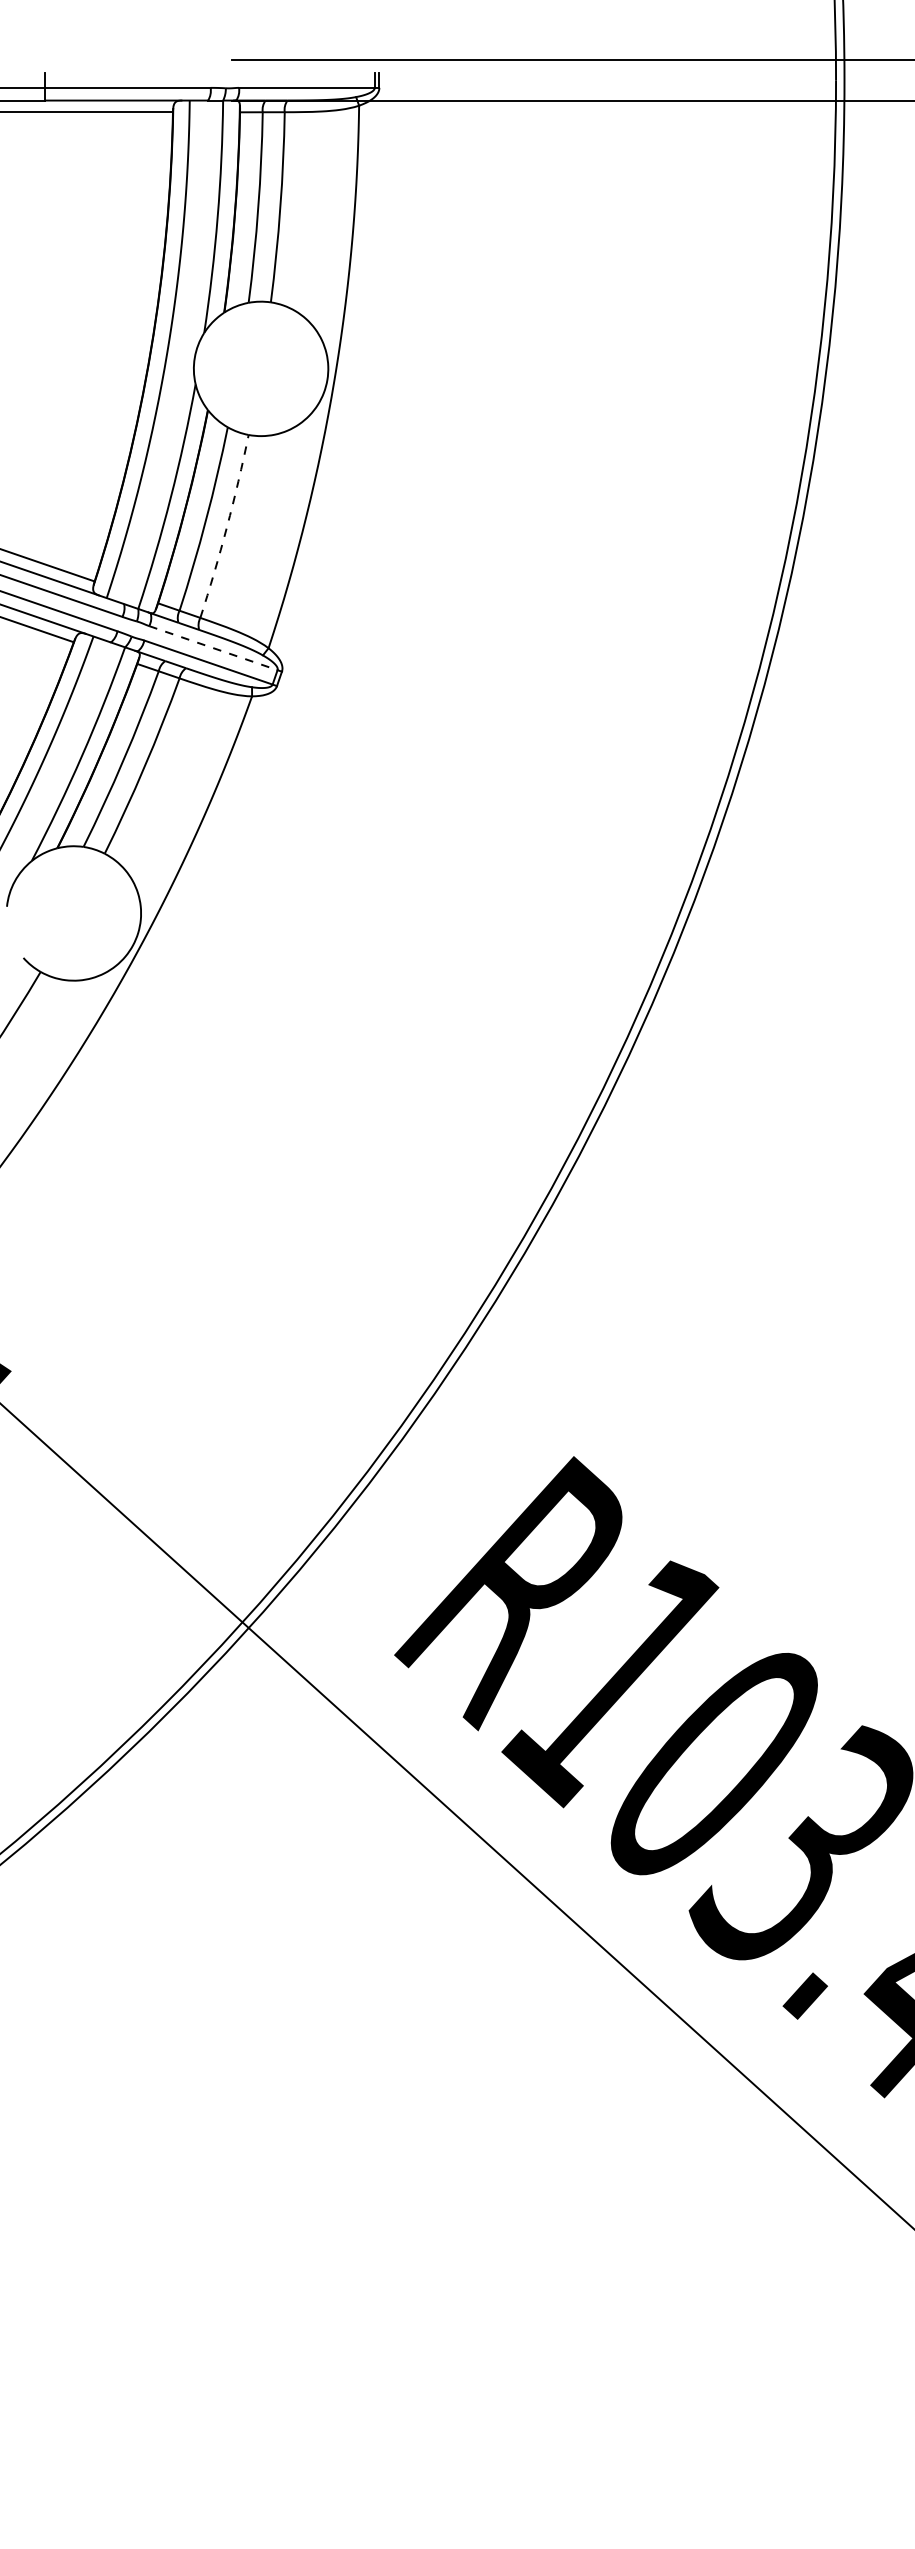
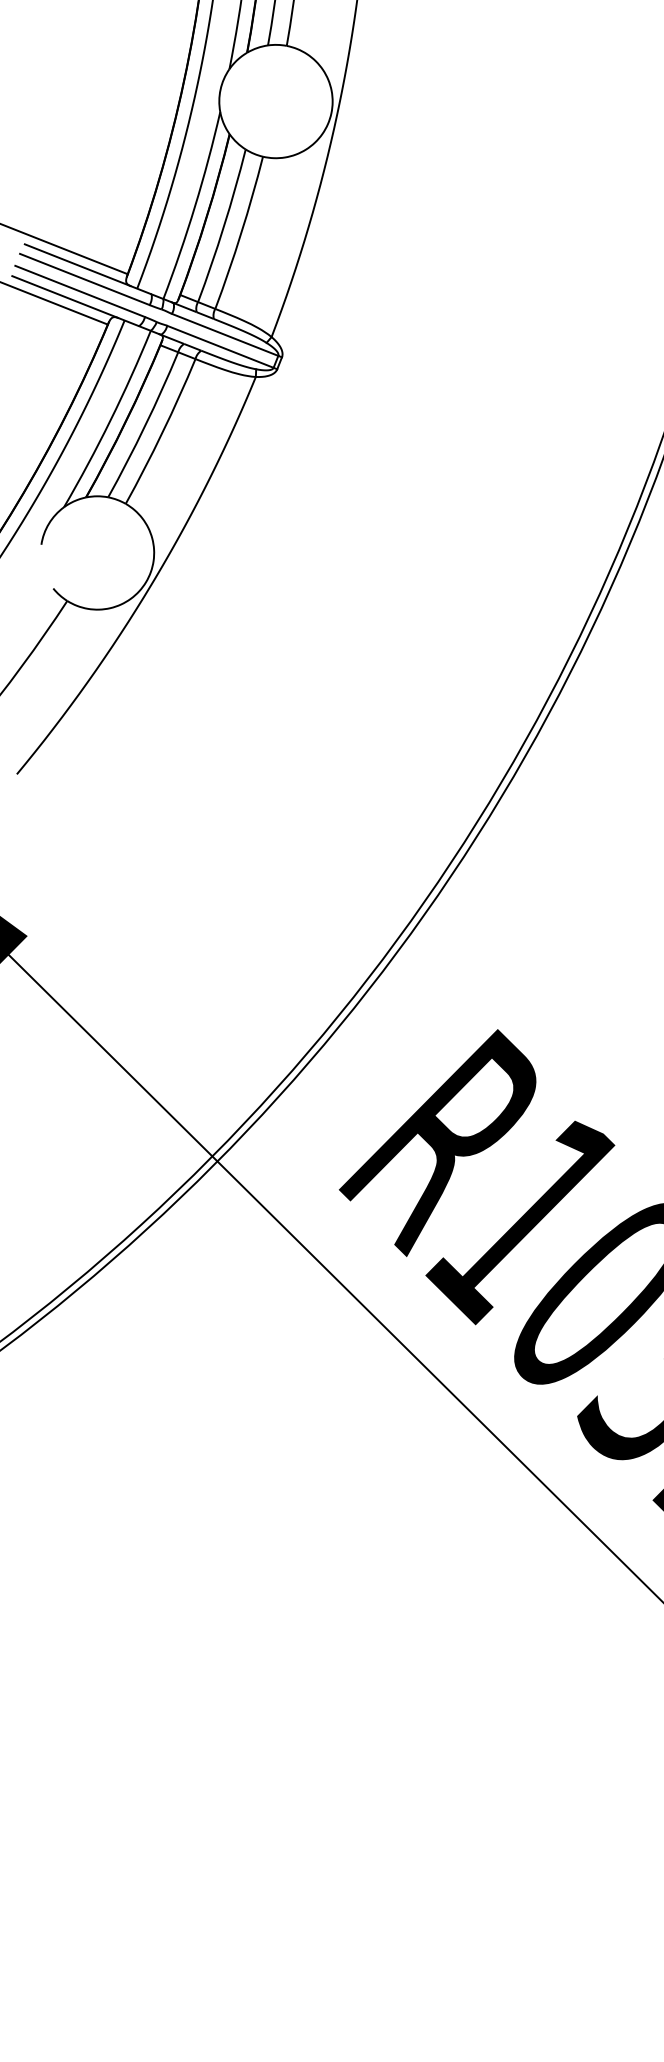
arc: (227, 527) -> (241, 233), dashed -> solid
line: (213, 648) -> (225, 335), dashed -> solid

